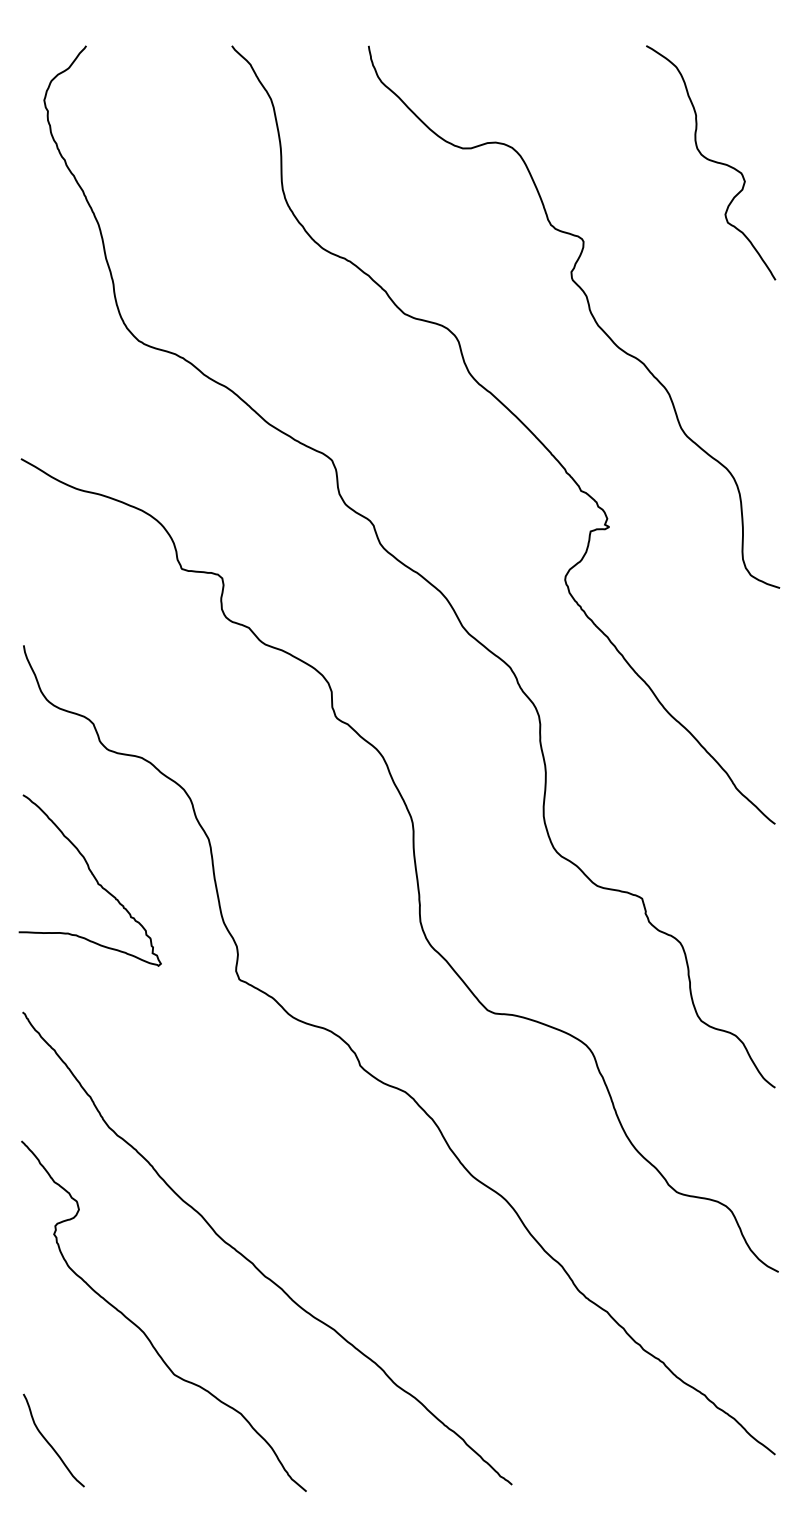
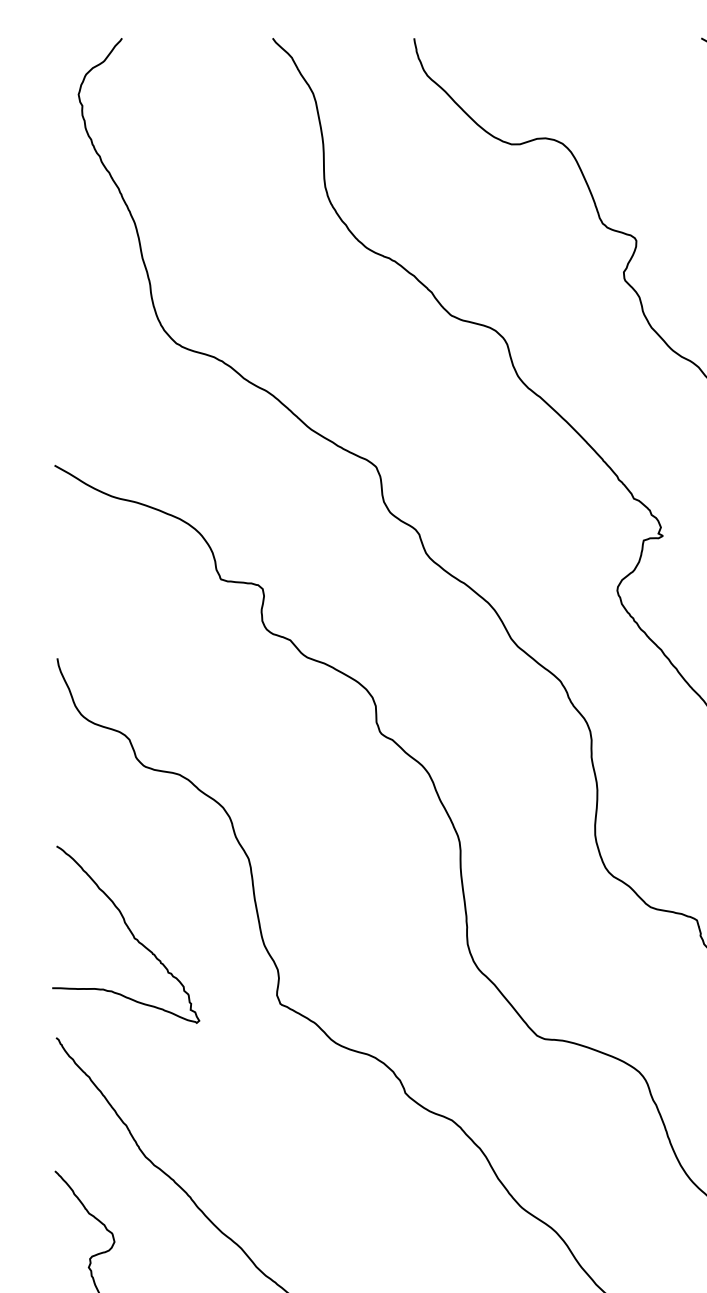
curve: (93, 877) -> (129, 931), moved

